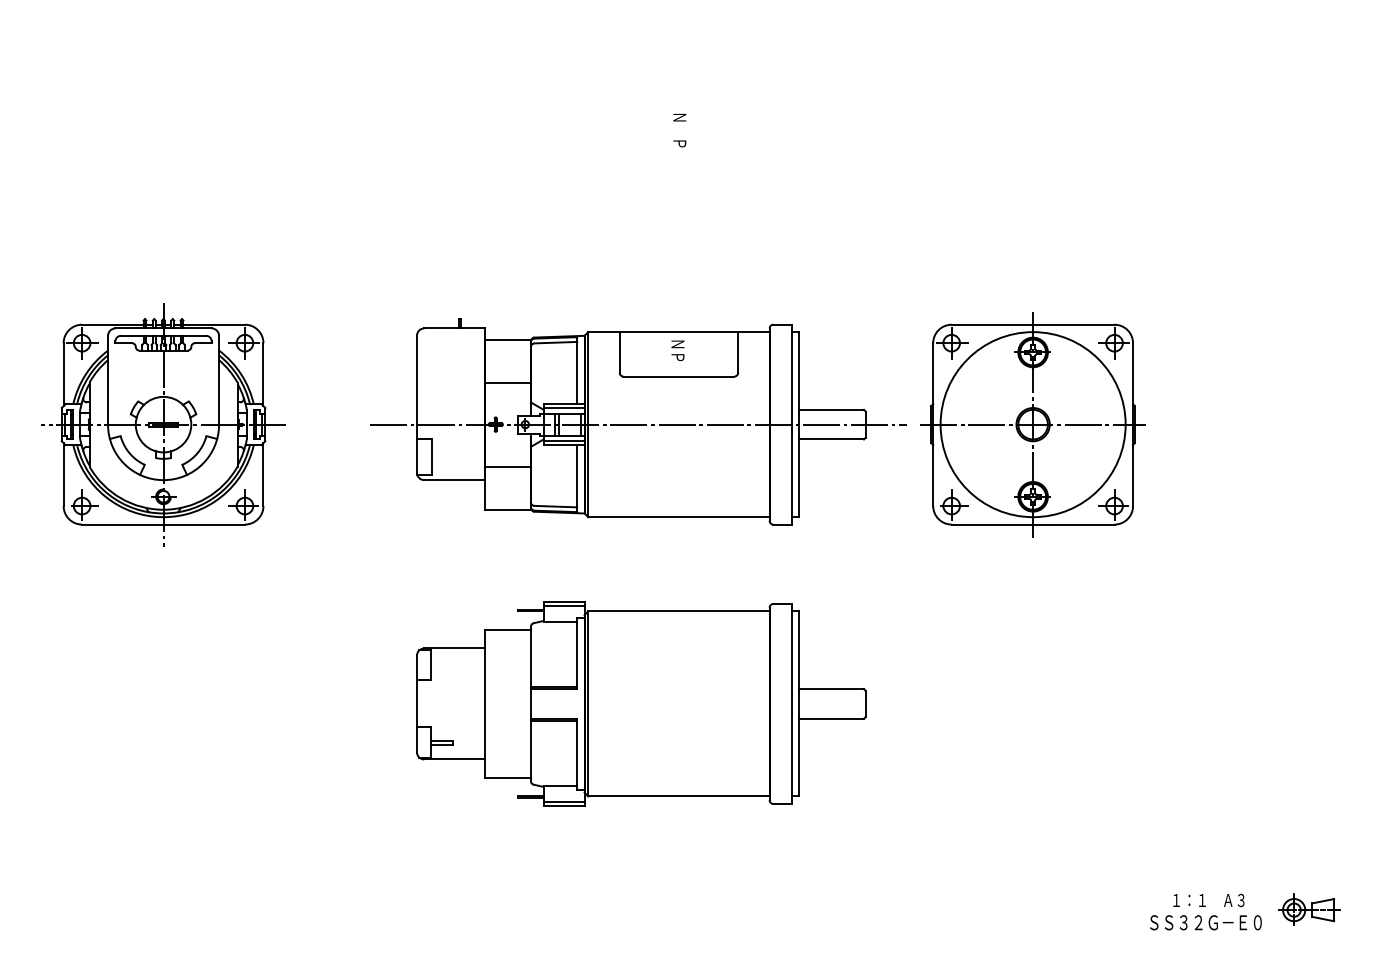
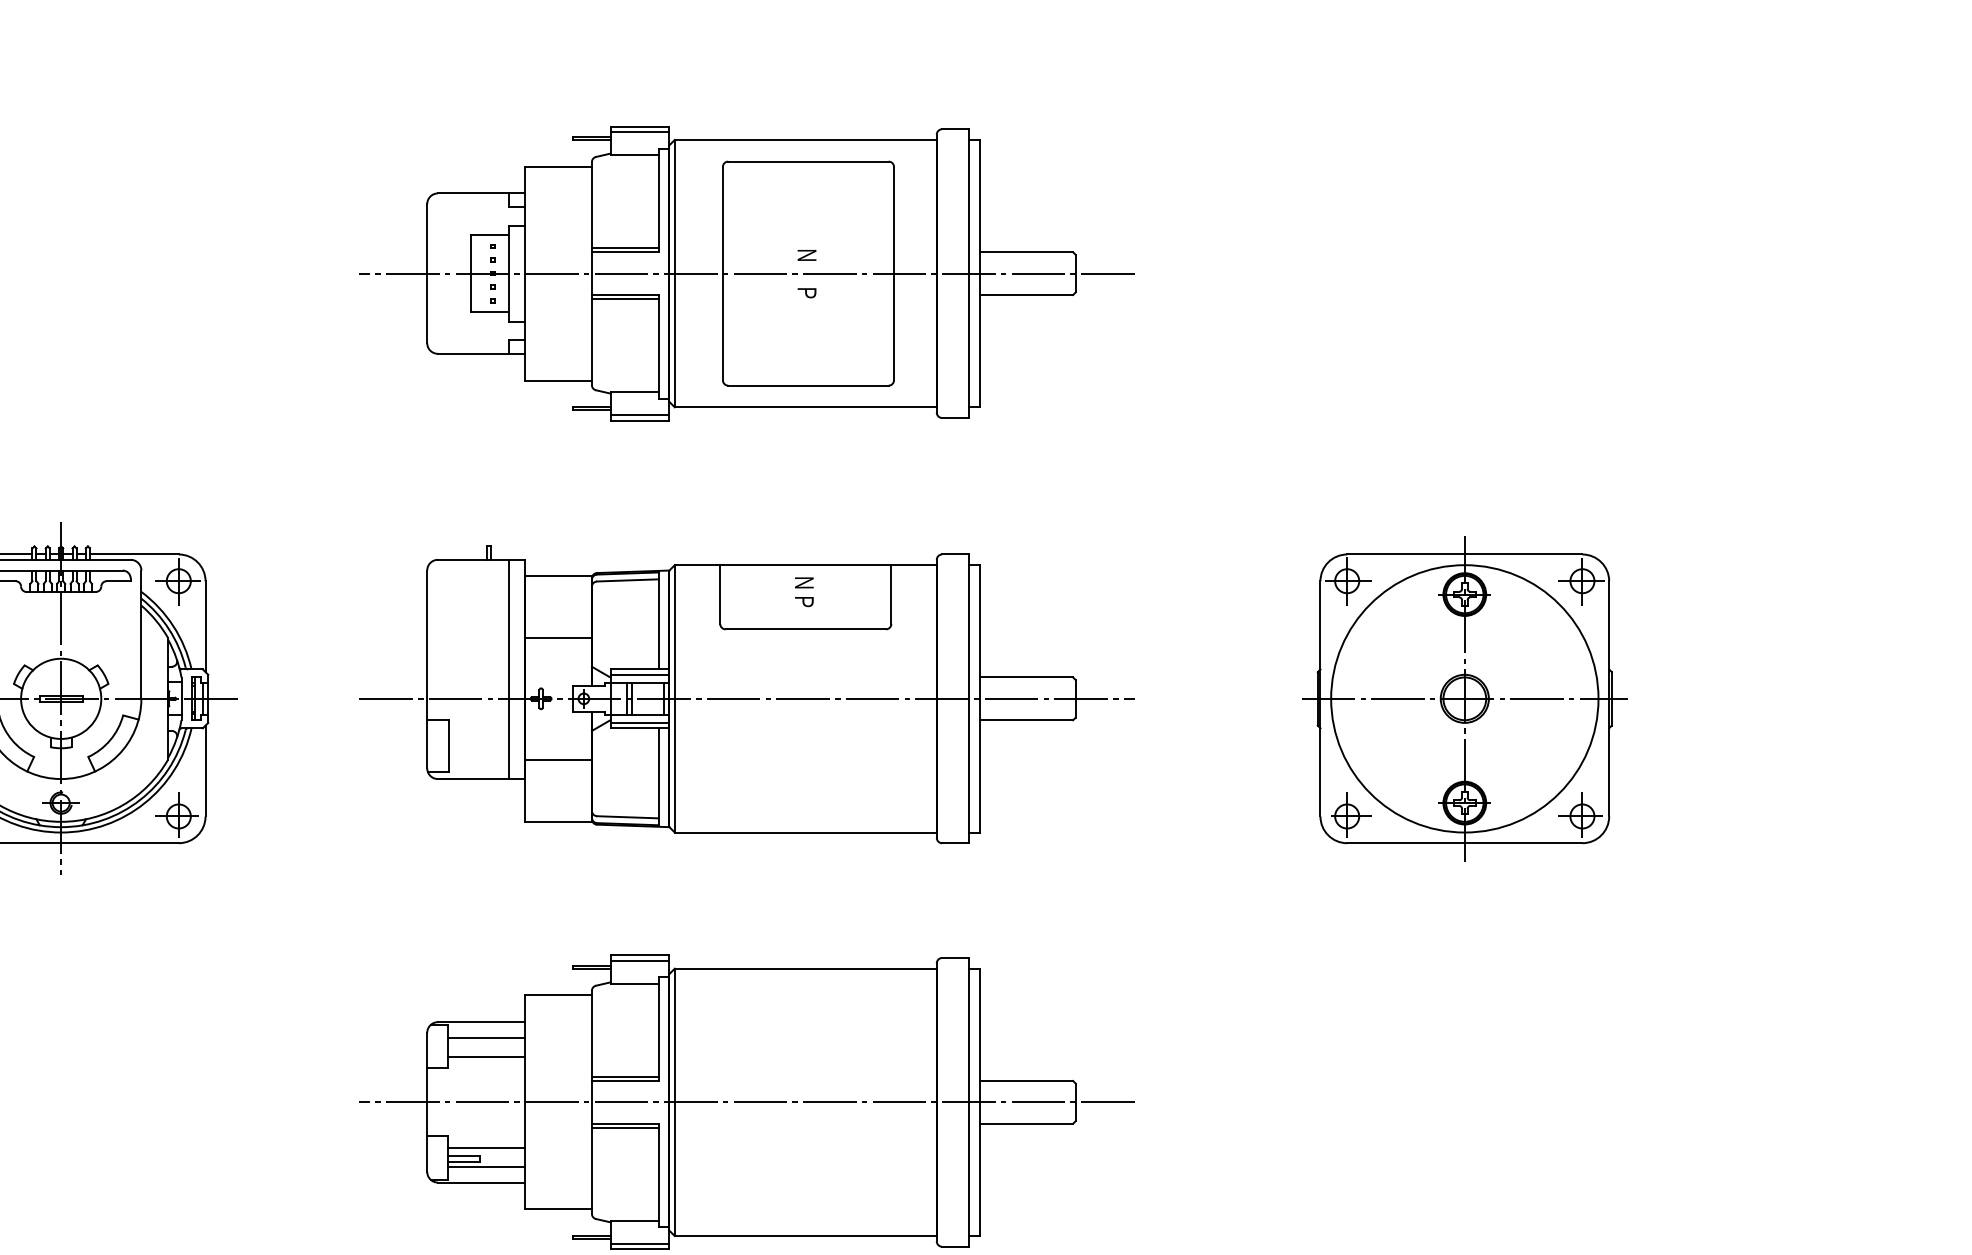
part: (638, 130) -> (747, 273), added
line: (473, 404) -> (508, 669), added
part: (1032, 424) -> (1463, 698), moved
line: (457, 659) -> (485, 1038), added
line: (457, 672) -> (485, 1056), added
line: (637, 703) -> (745, 1101), added
line: (457, 735) -> (485, 1147), added
line: (457, 748) -> (485, 1166), added

